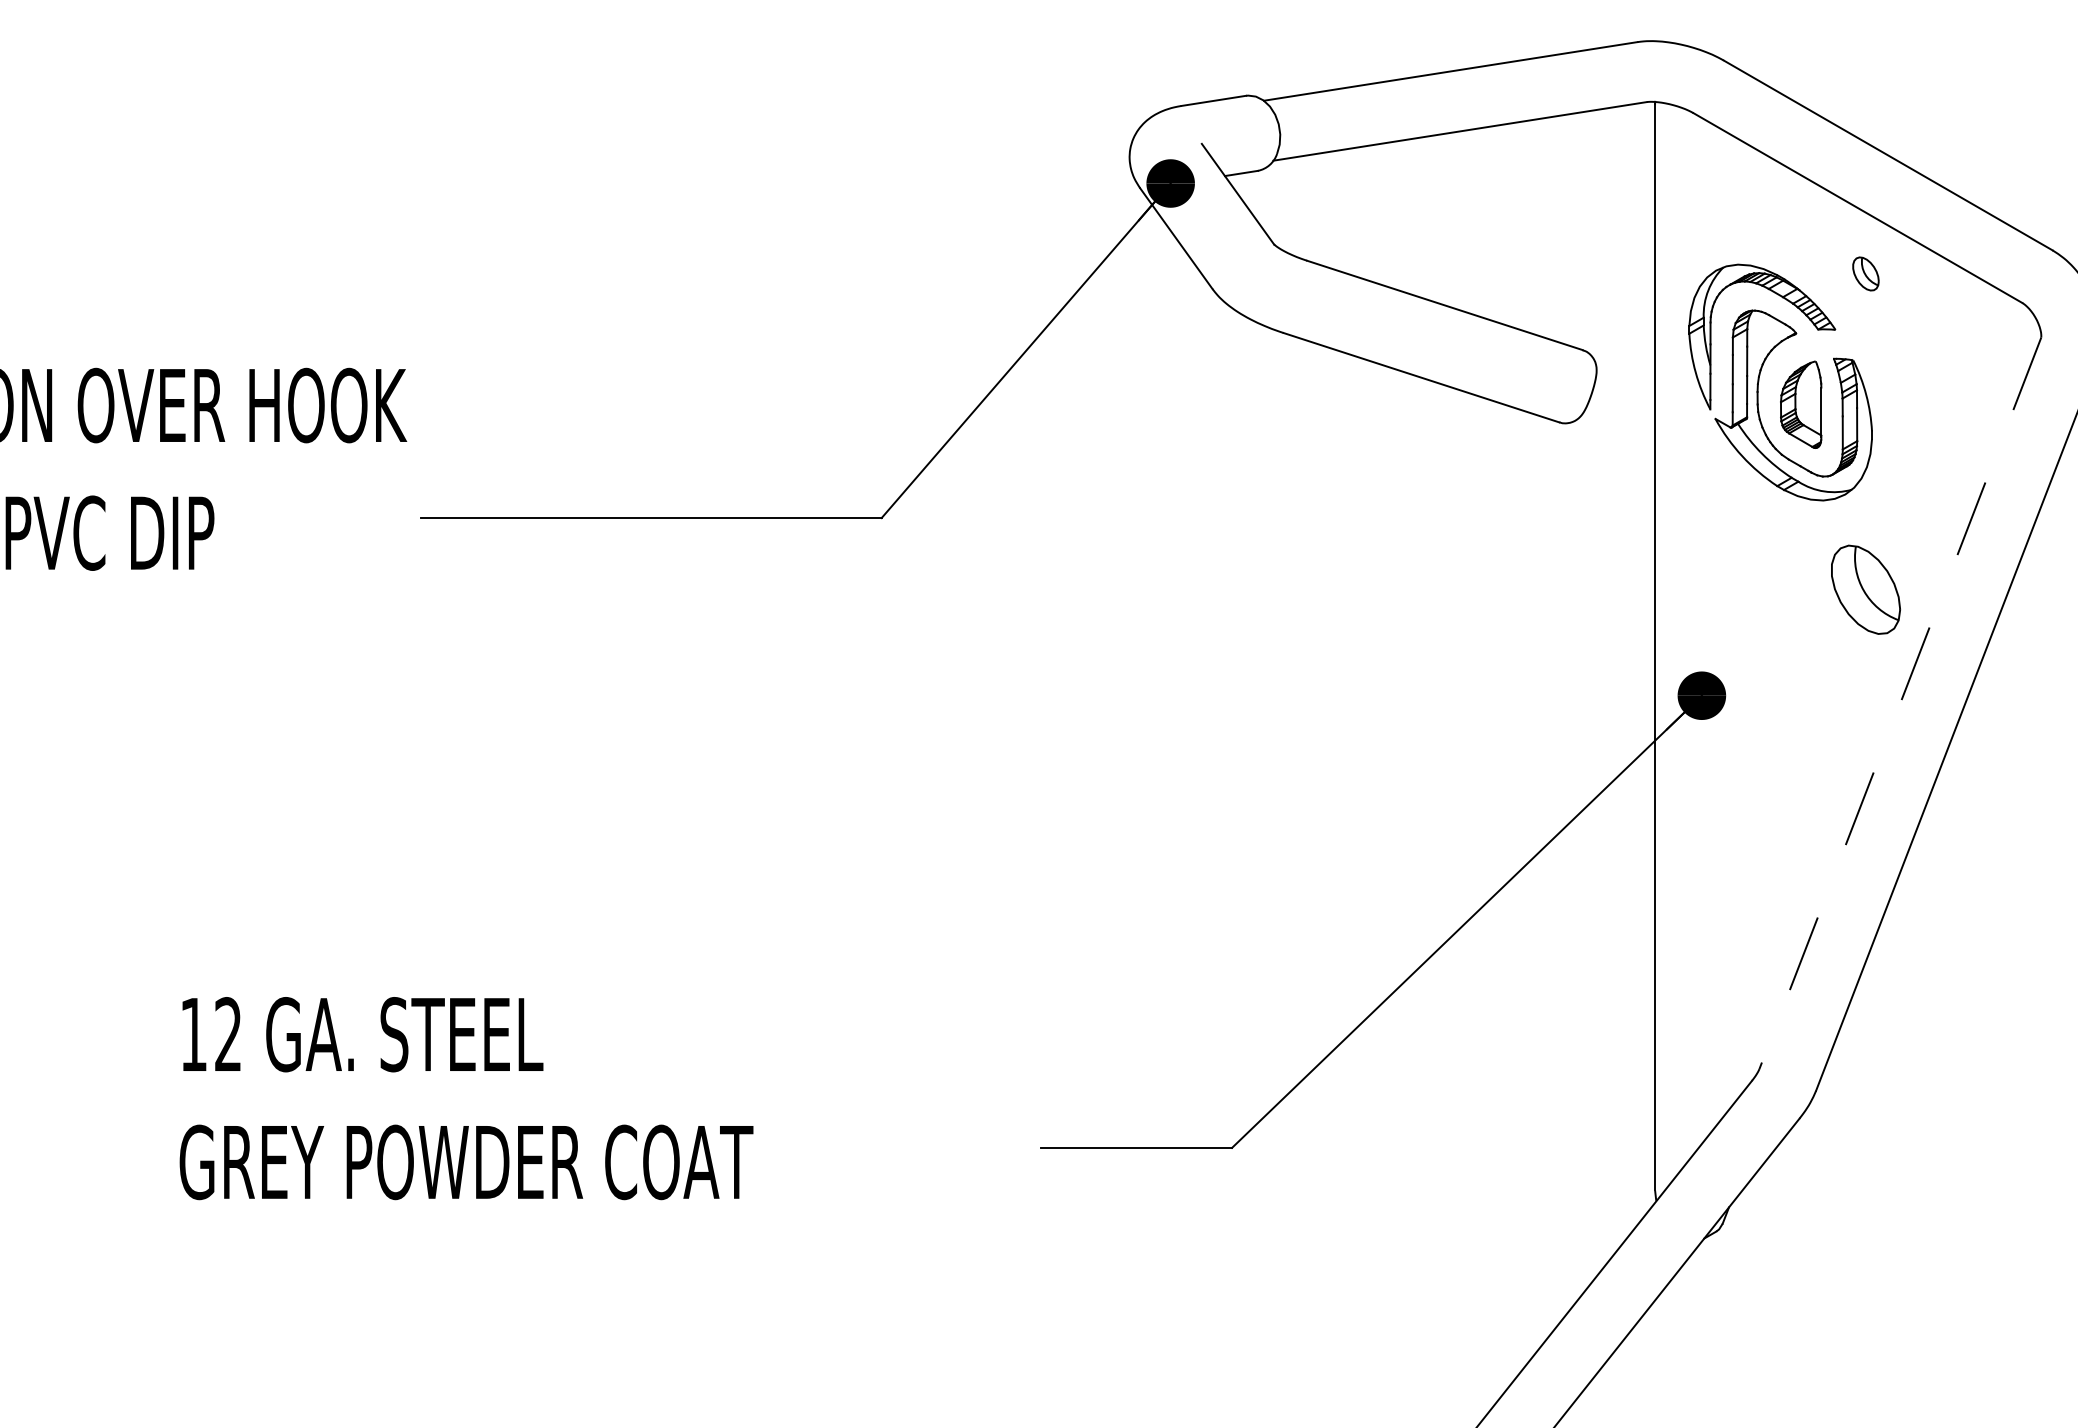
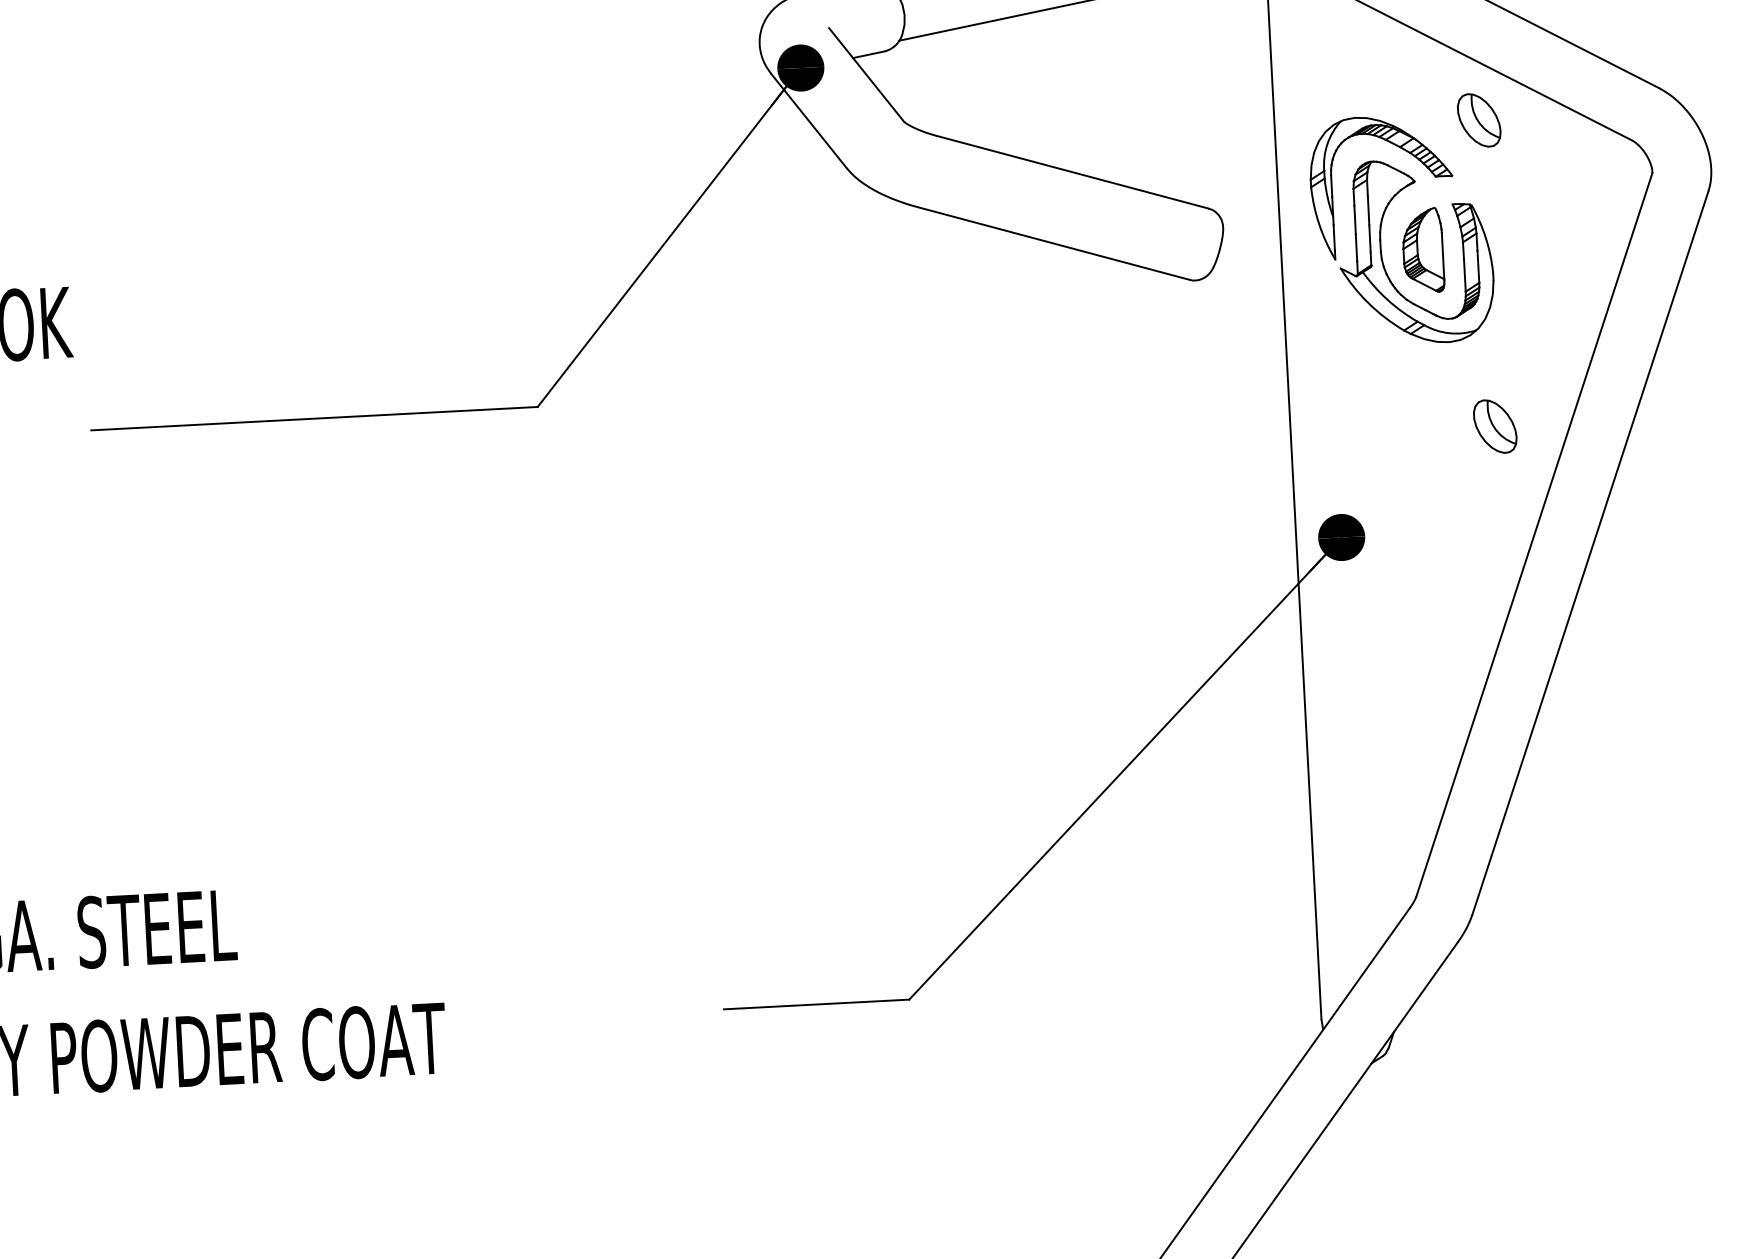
part: (1865, 273) -> (1478, 119), size x1.67
part: (1865, 589) -> (1494, 426), size x0.62
line: (1900, 703) -> (1534, 534), dashed -> solid

